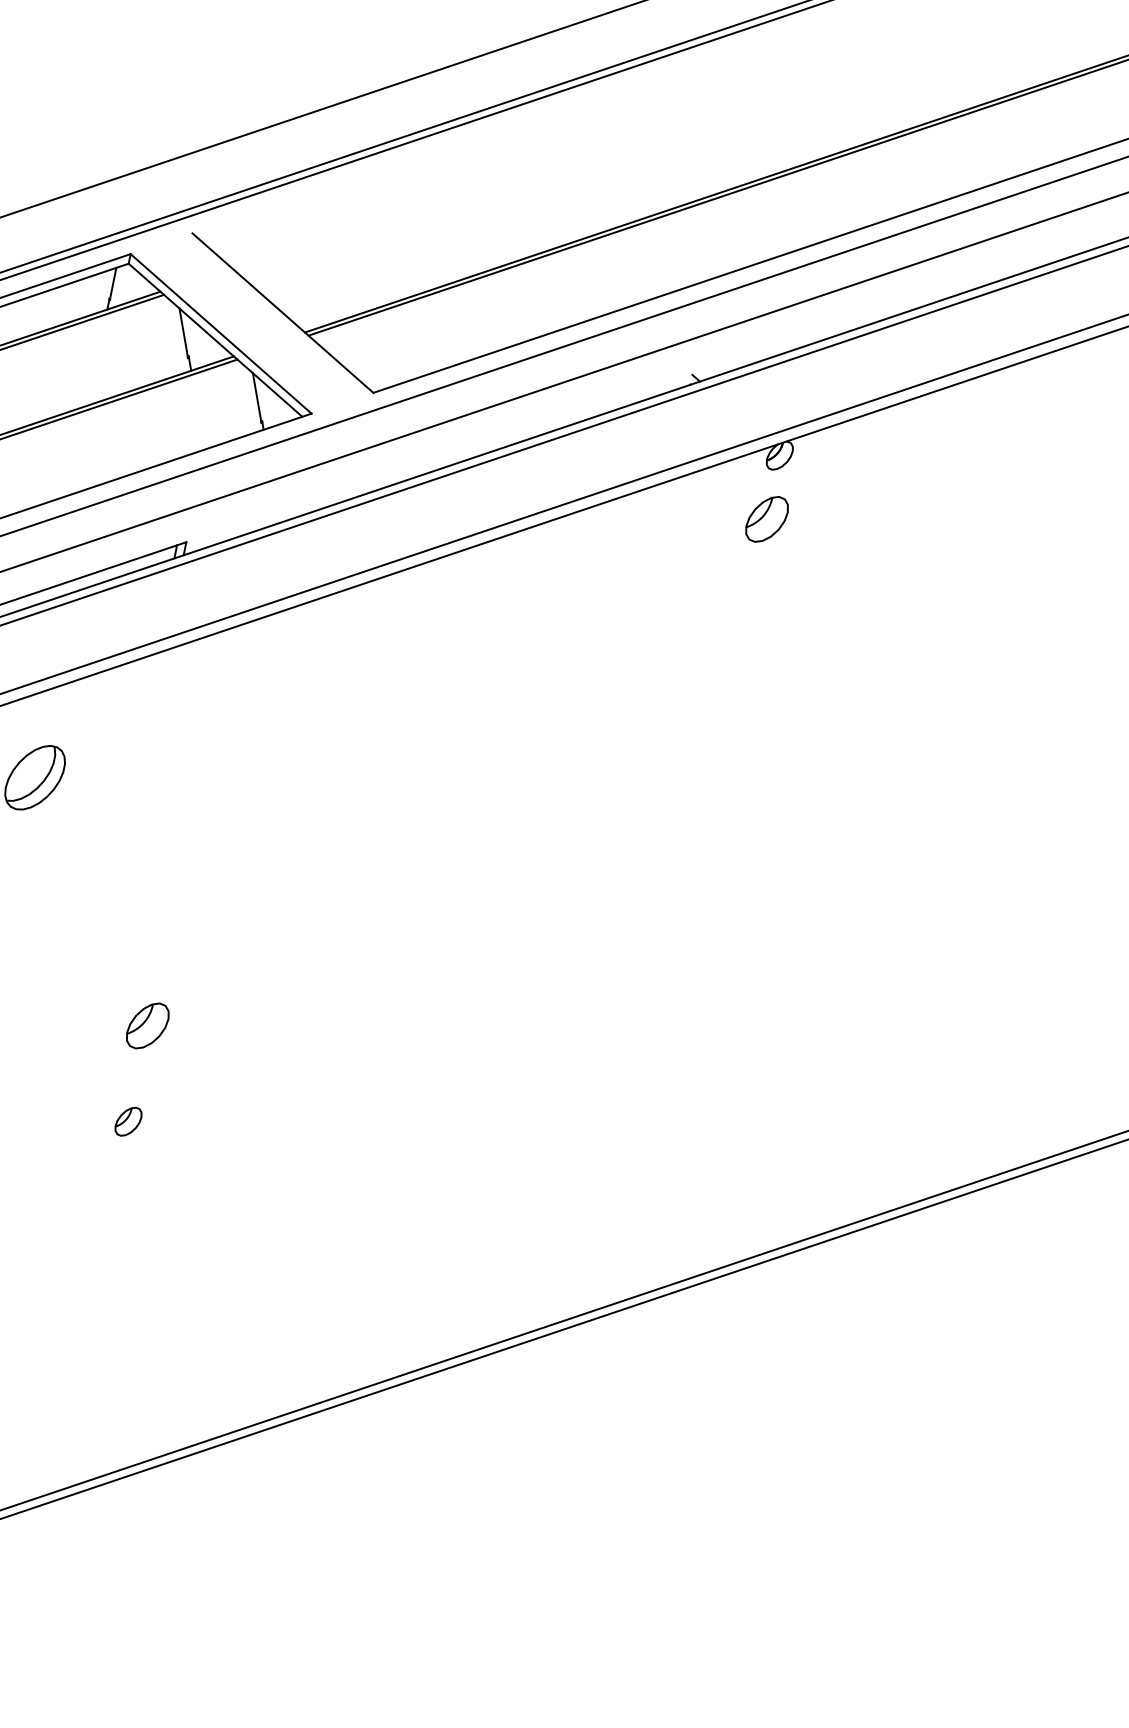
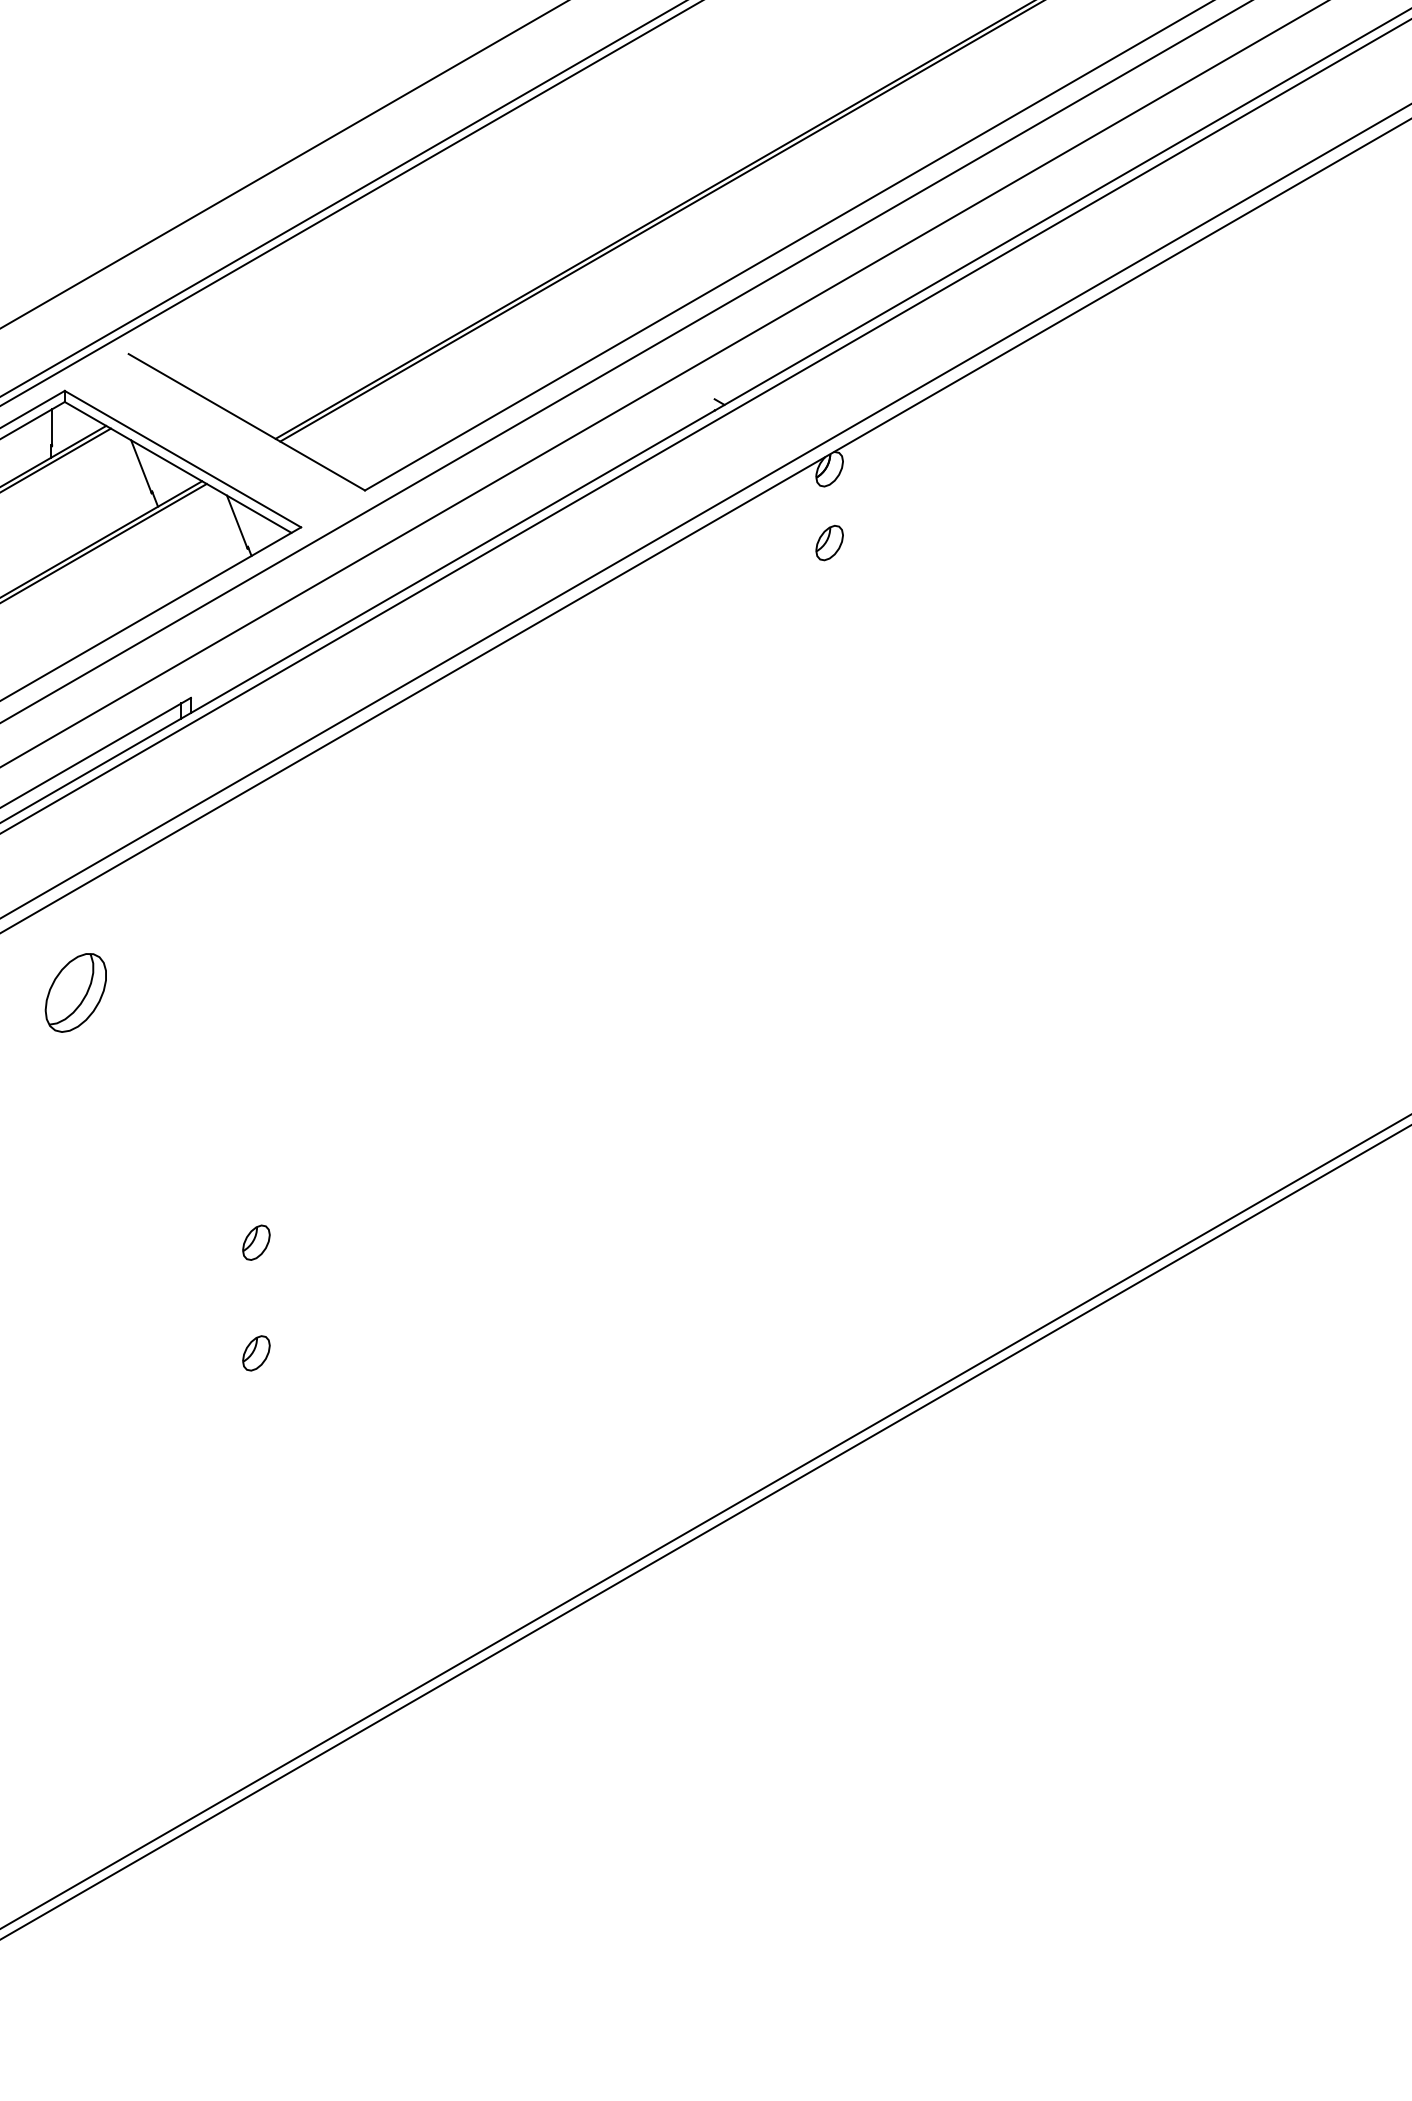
part: (766, 519) -> (829, 543), size x0.62
part: (147, 1025) -> (256, 1242), size x0.62

